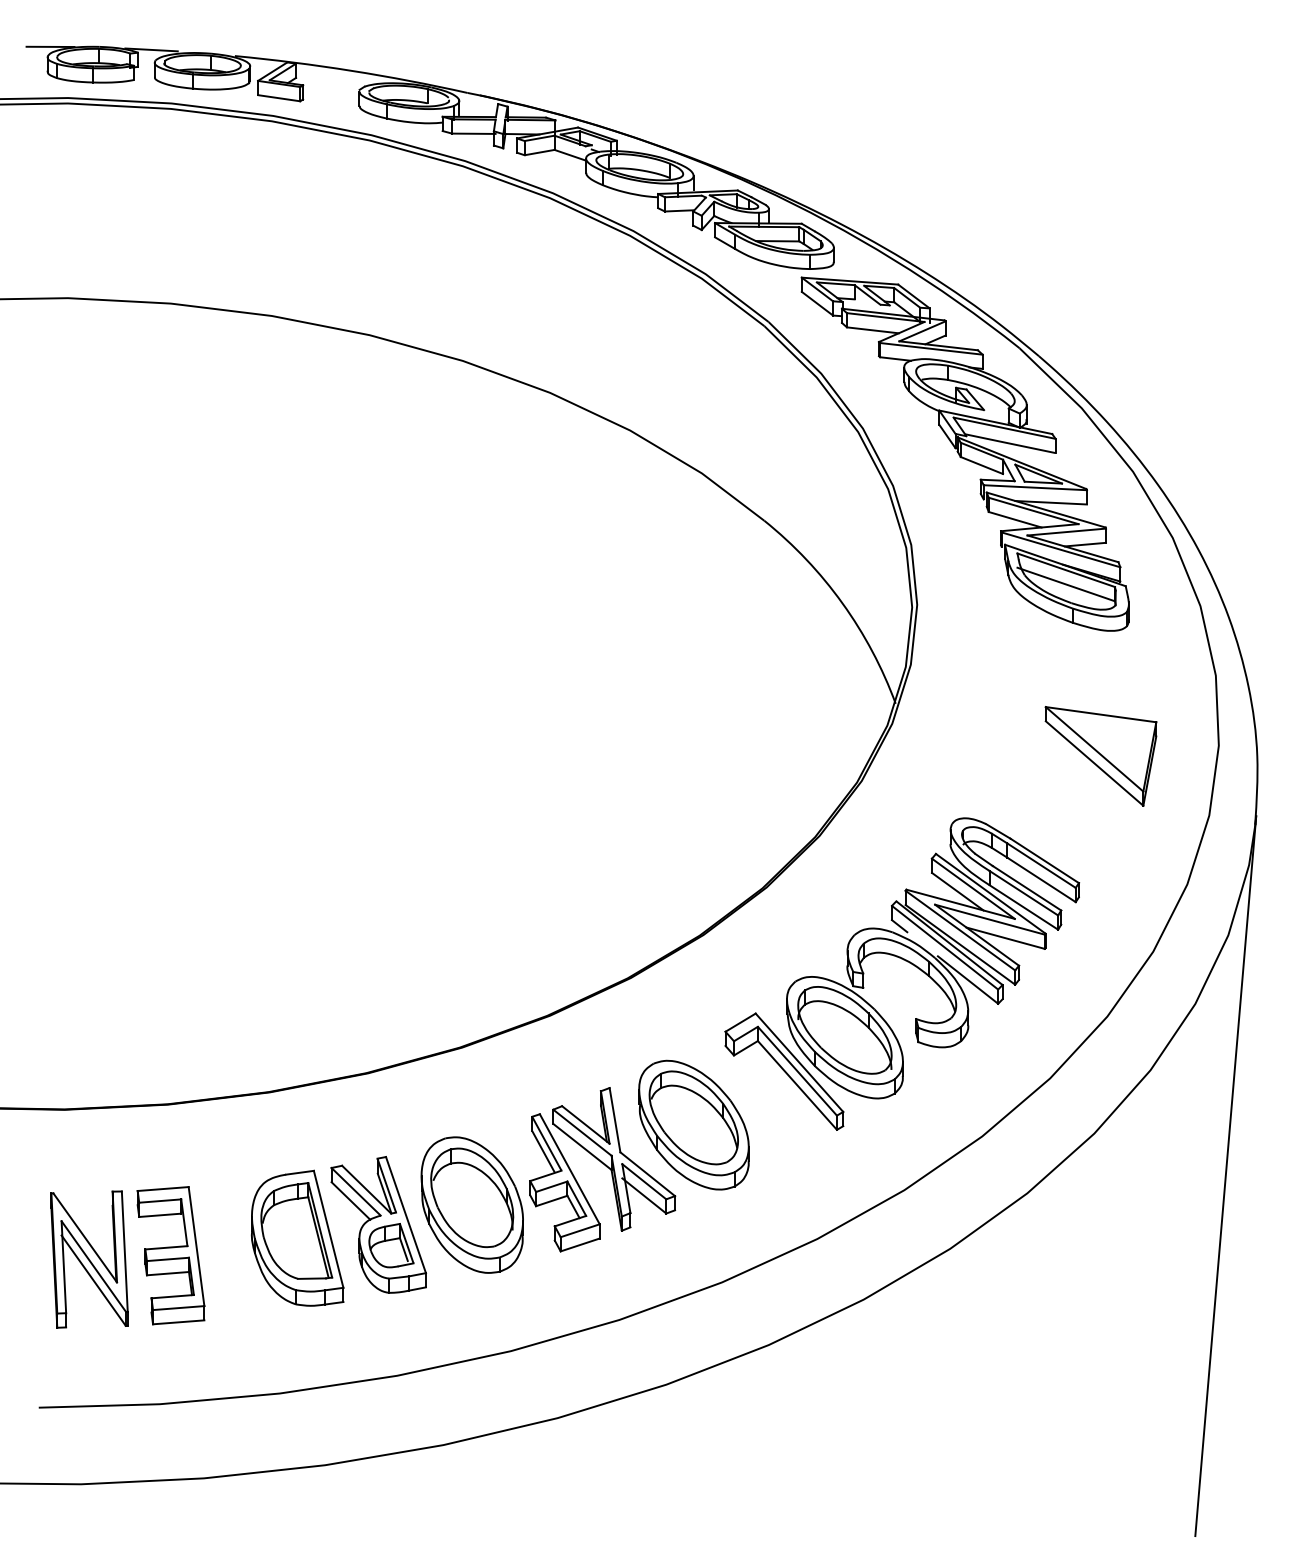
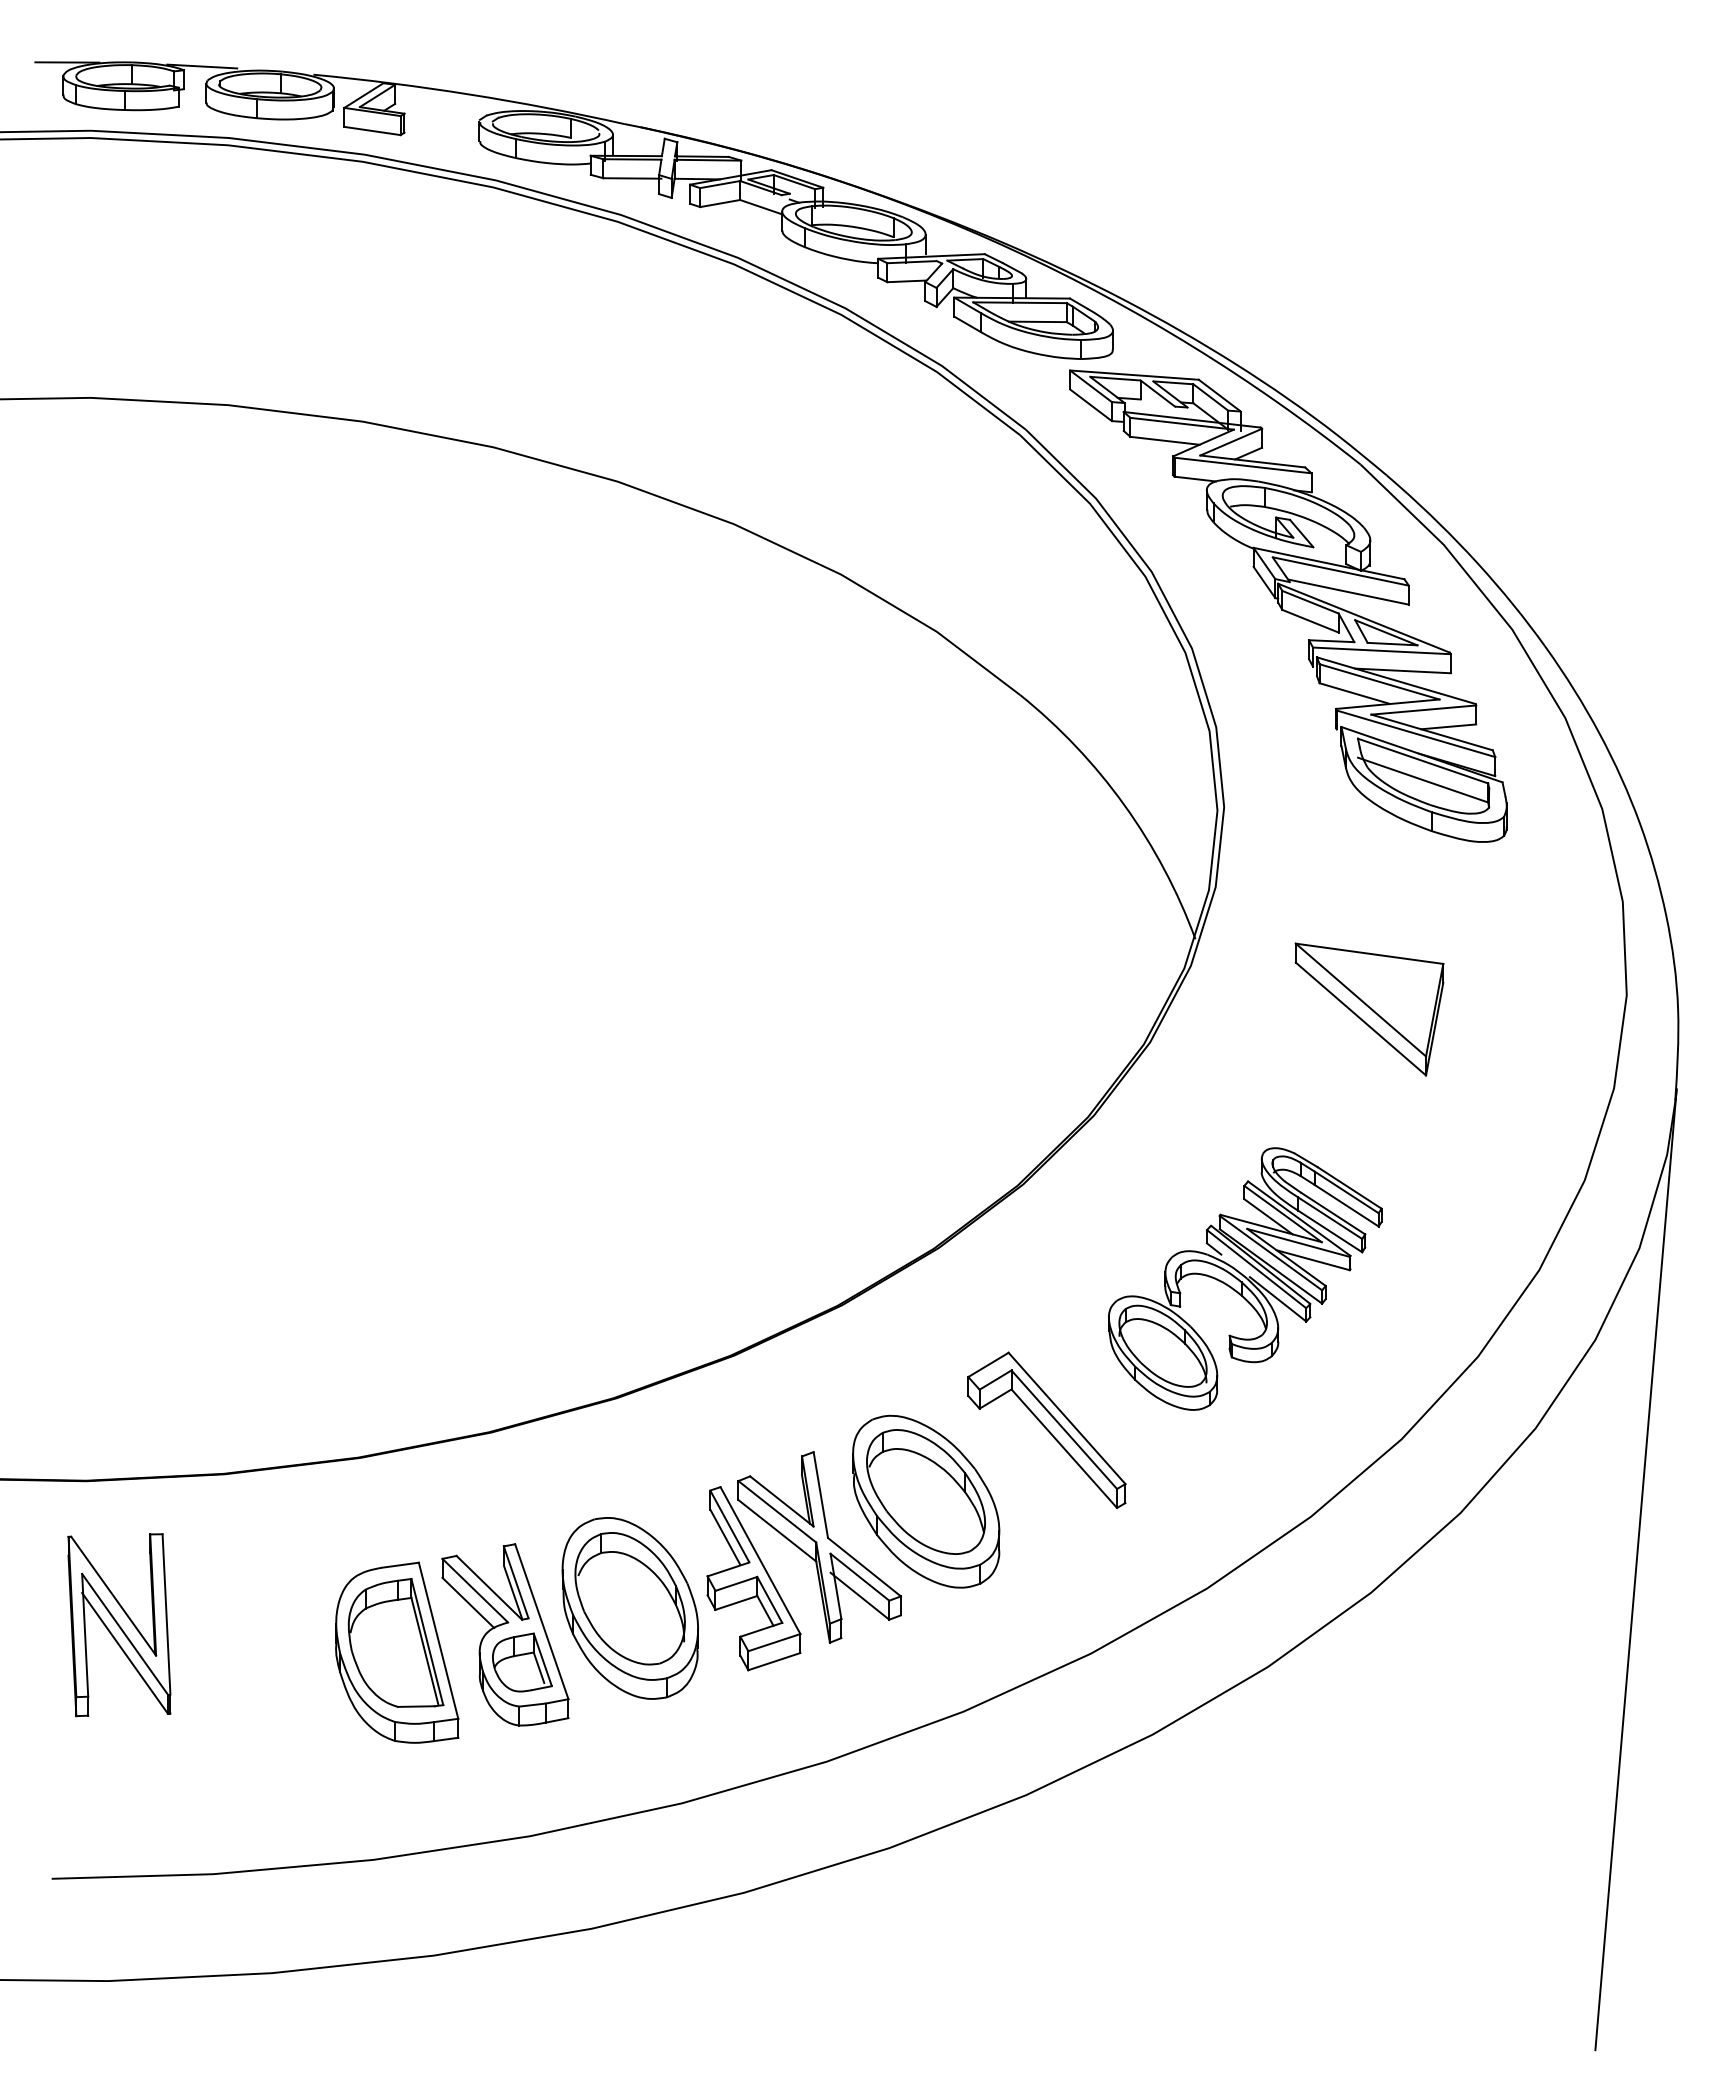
part: (1101, 756) -> (1369, 1009), moved
part: (933, 957) -> (1245, 1278), size x0.7
part: (170, 1255) -> (227, 1675), removed
part: (89, 1259) -> (119, 1625), moved

